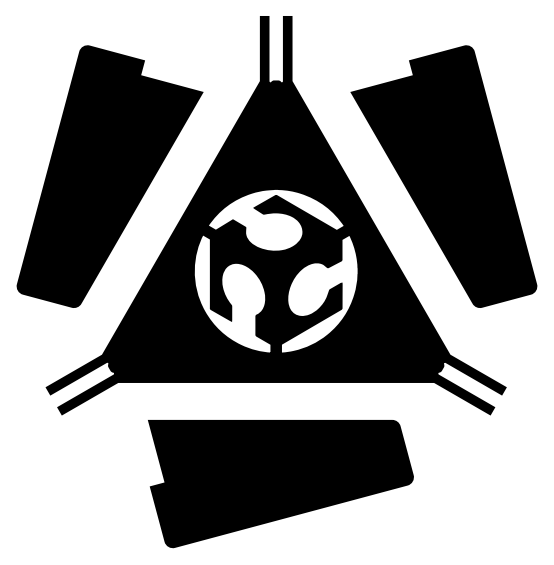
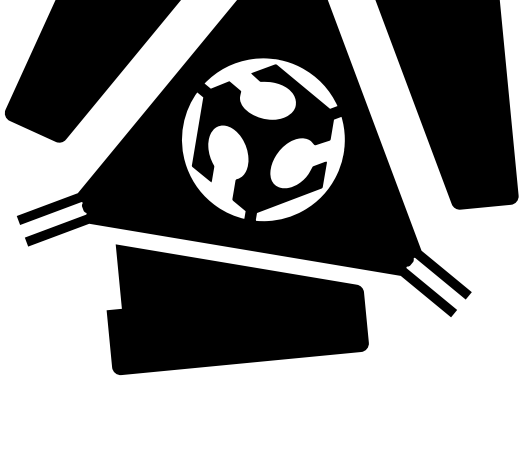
part: (280, 484) -> (235, 329), moved

